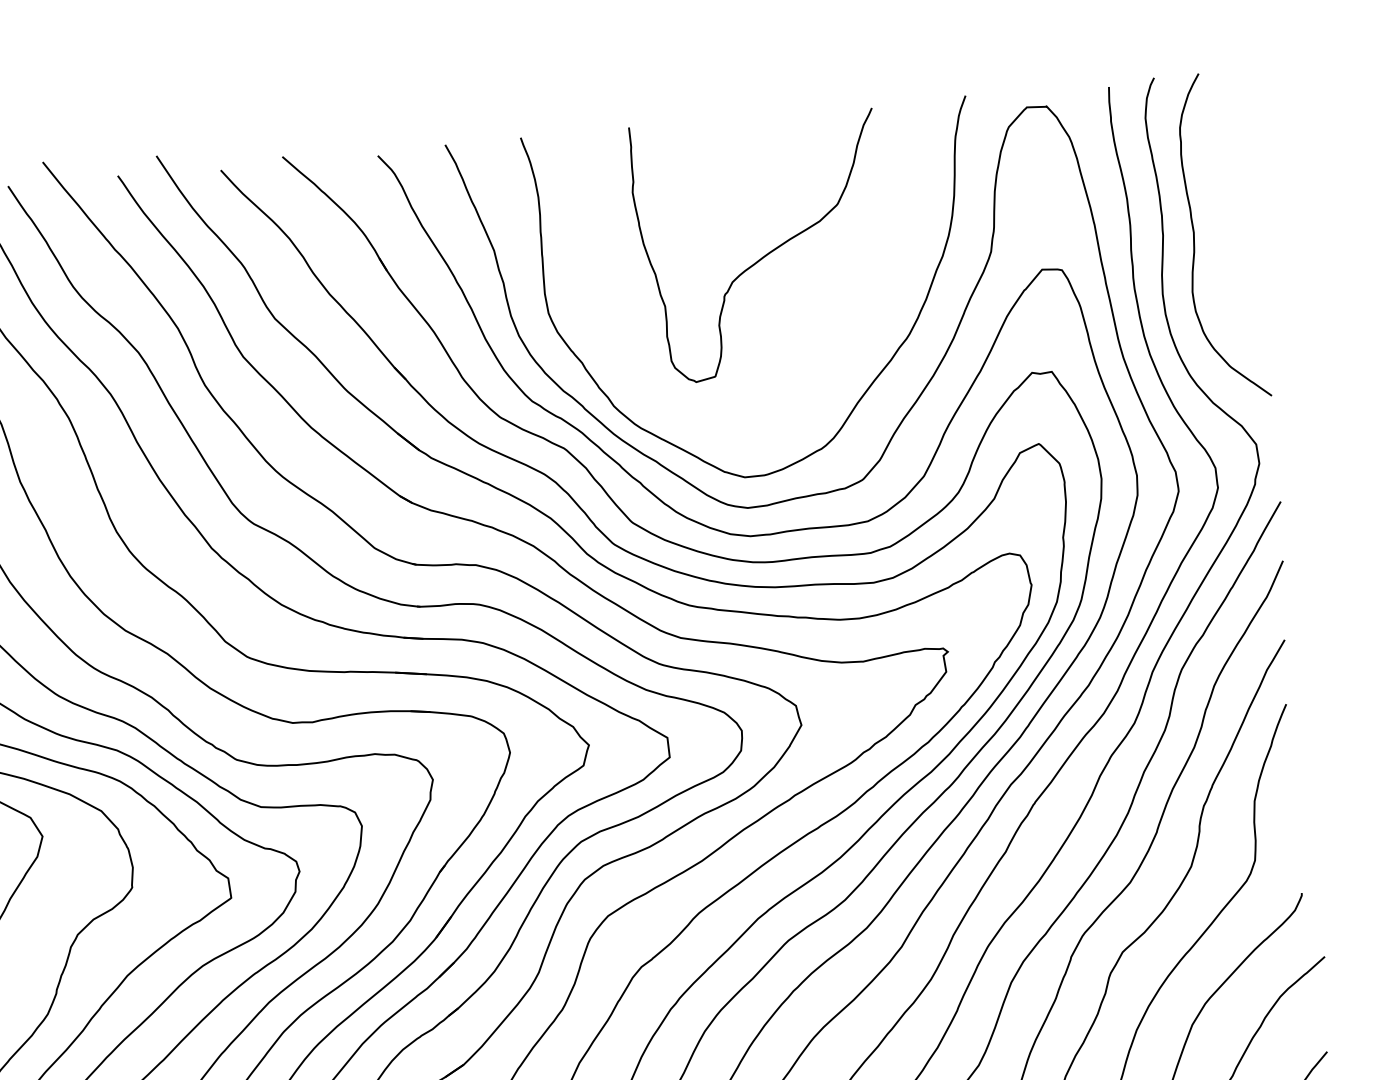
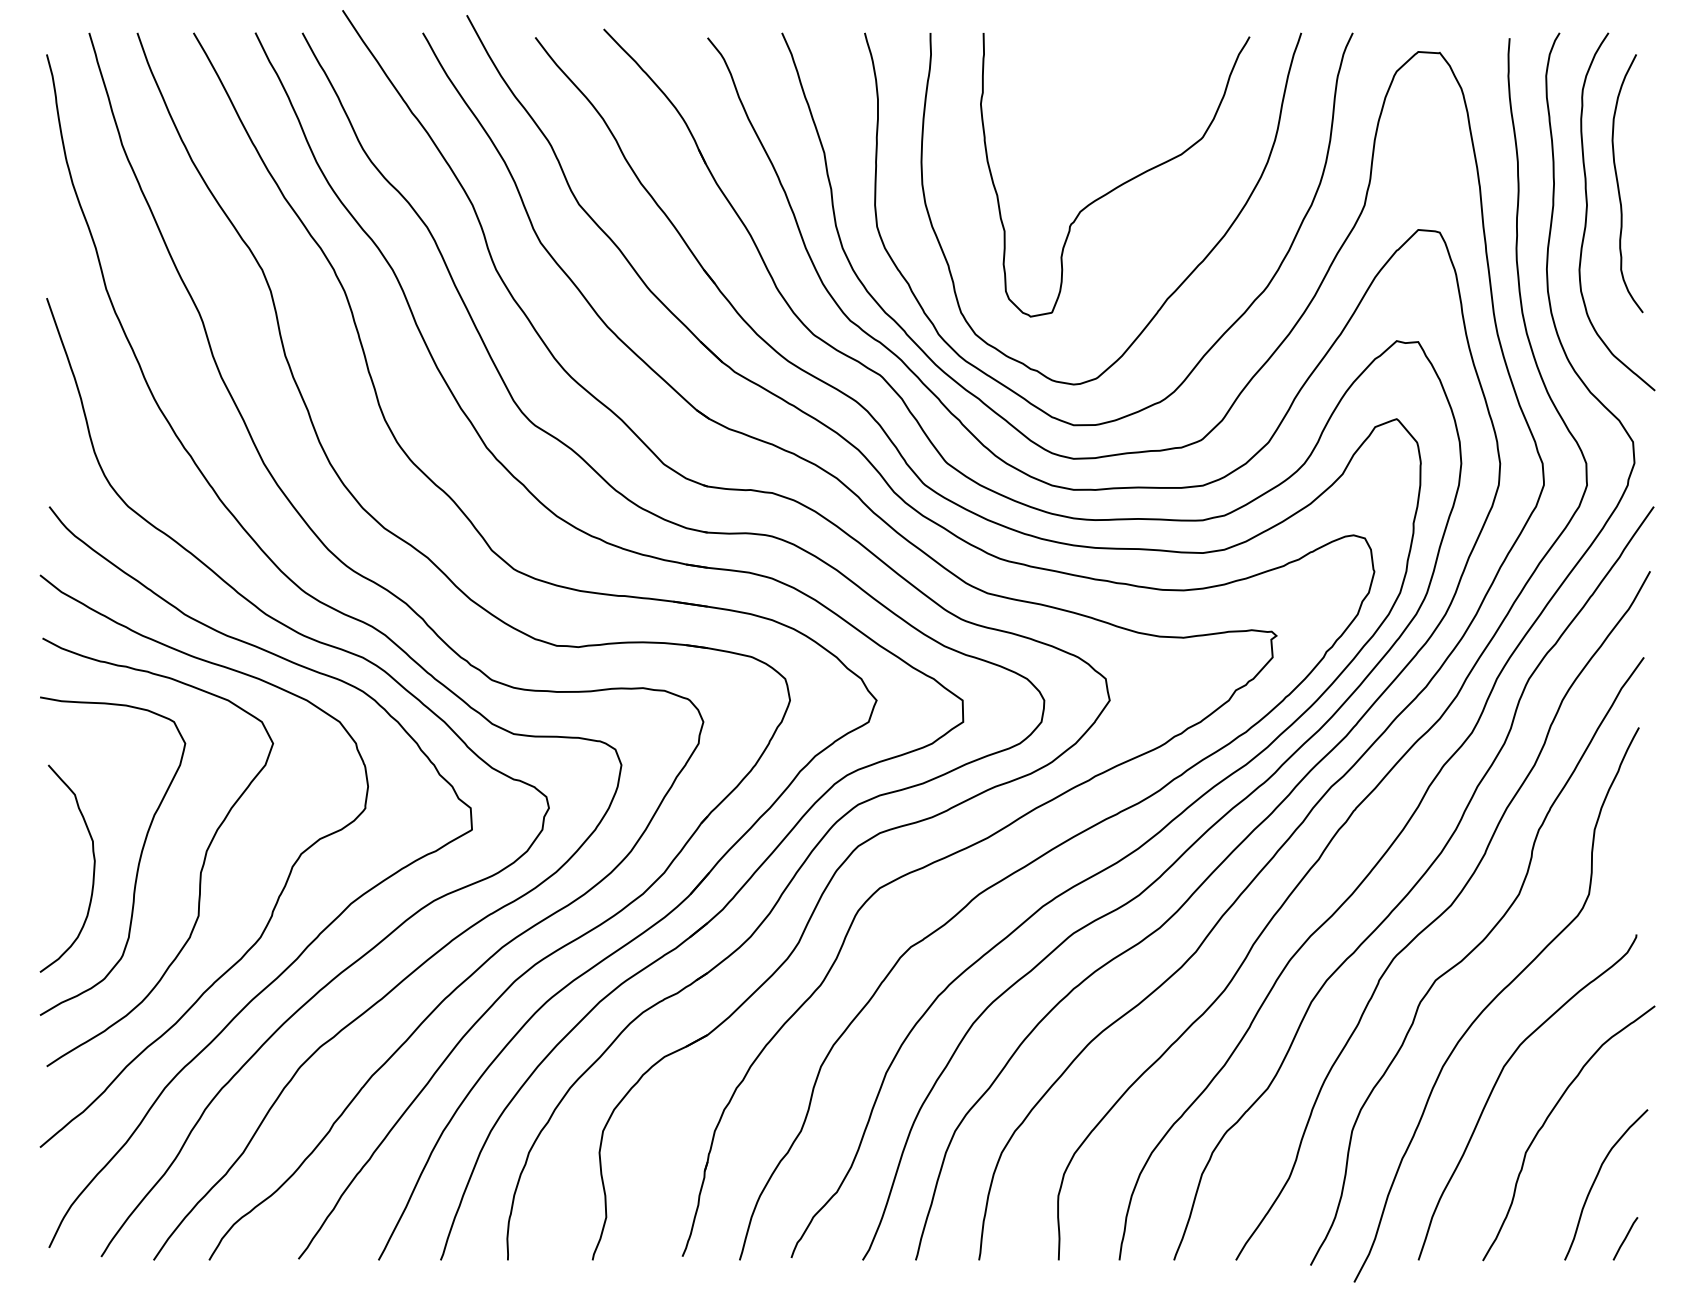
curve: (1221, 213) -> (1619, 187), added
curve: (838, 328) -> (1190, 272), added

